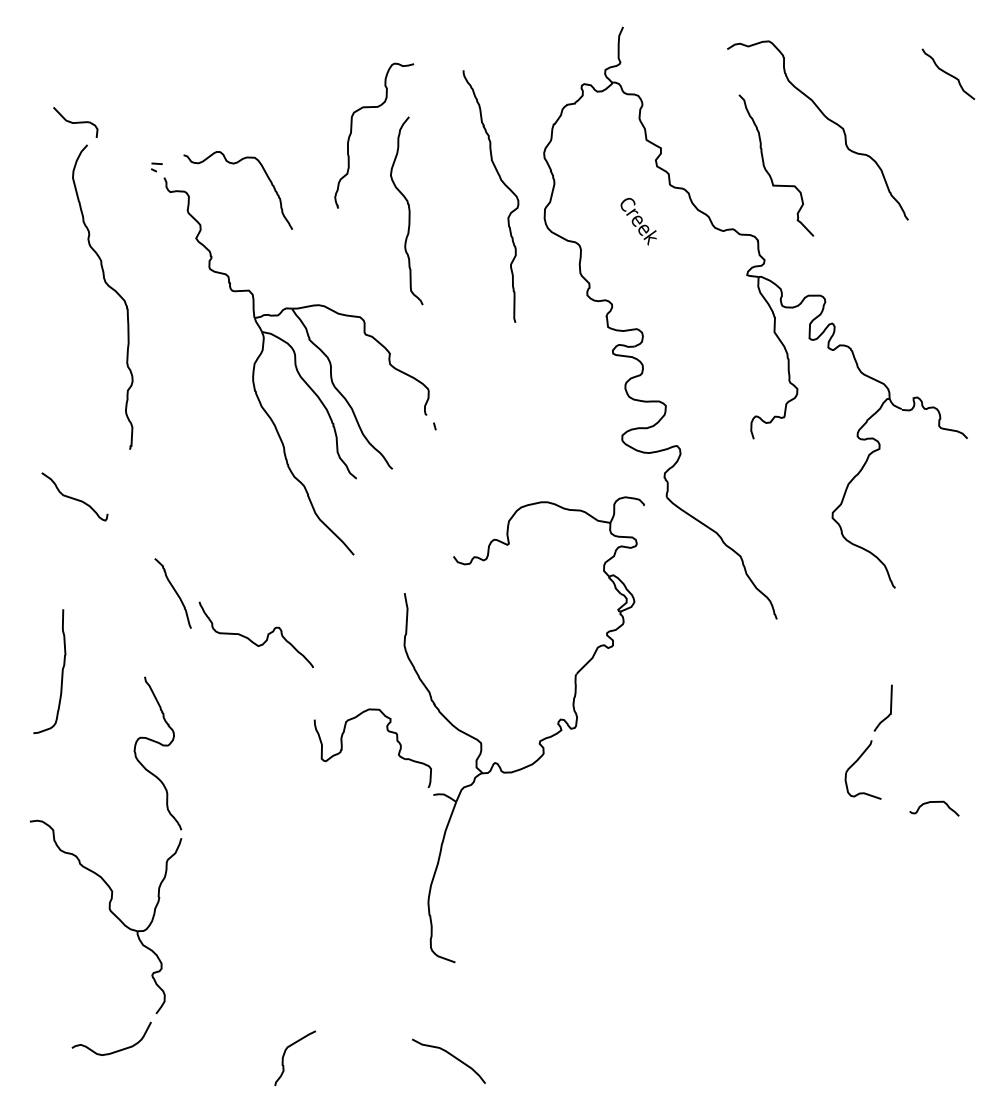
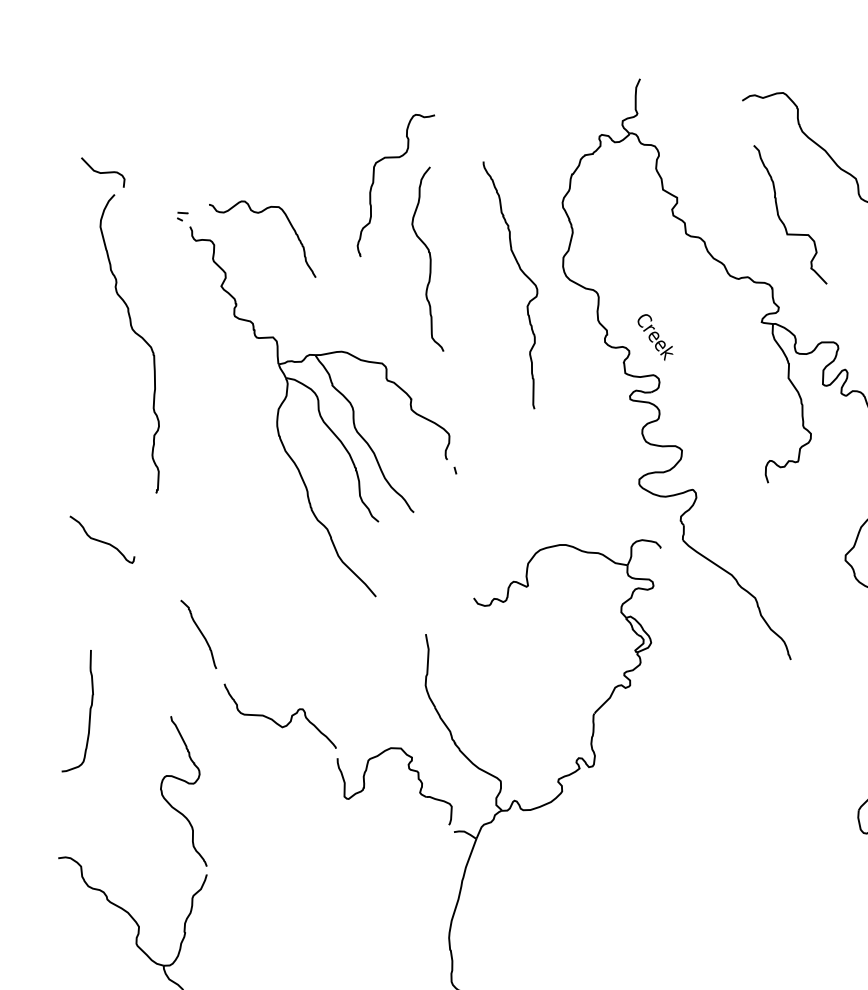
curve: (502, 183) -> (521, 272), moved
text: (638, 221) -> (655, 337), moved
part: (252, 640) -> (276, 721), moved

